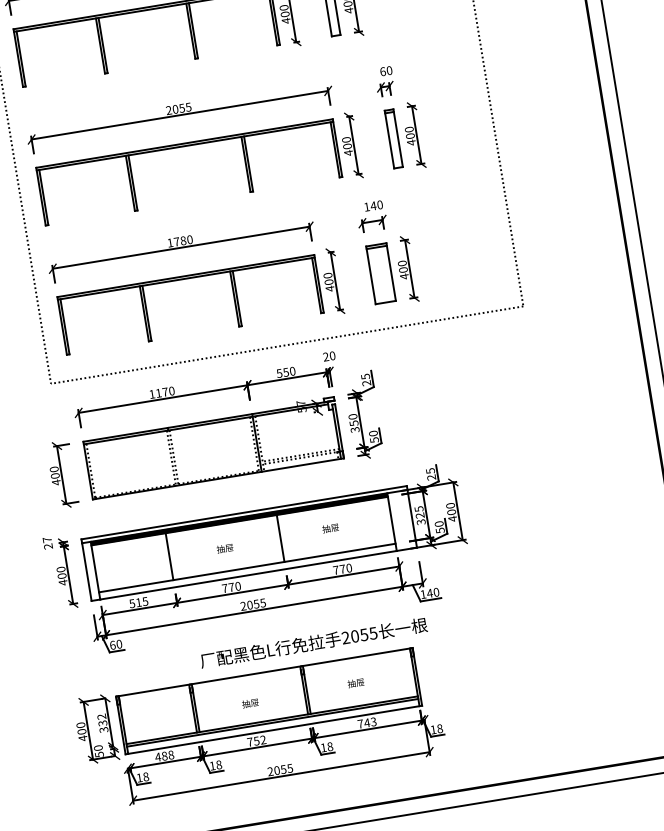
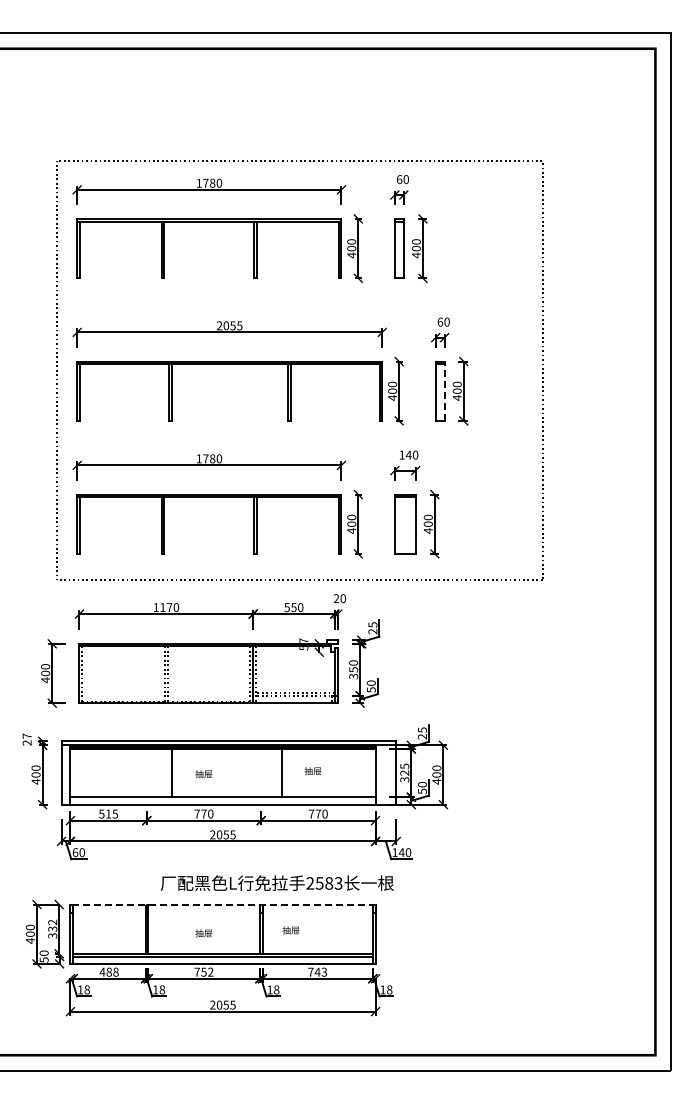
line: (398, 138) -> (444, 391), solid -> dashed
line: (280, 537) -> (282, 772), moved
line: (169, 556) -> (171, 772), moved
text: (363, 635) -> (328, 883), 2055 -> 2583
line: (263, 672) -> (222, 904), solid -> dashed
text: (355, 683) -> (290, 930), moved

